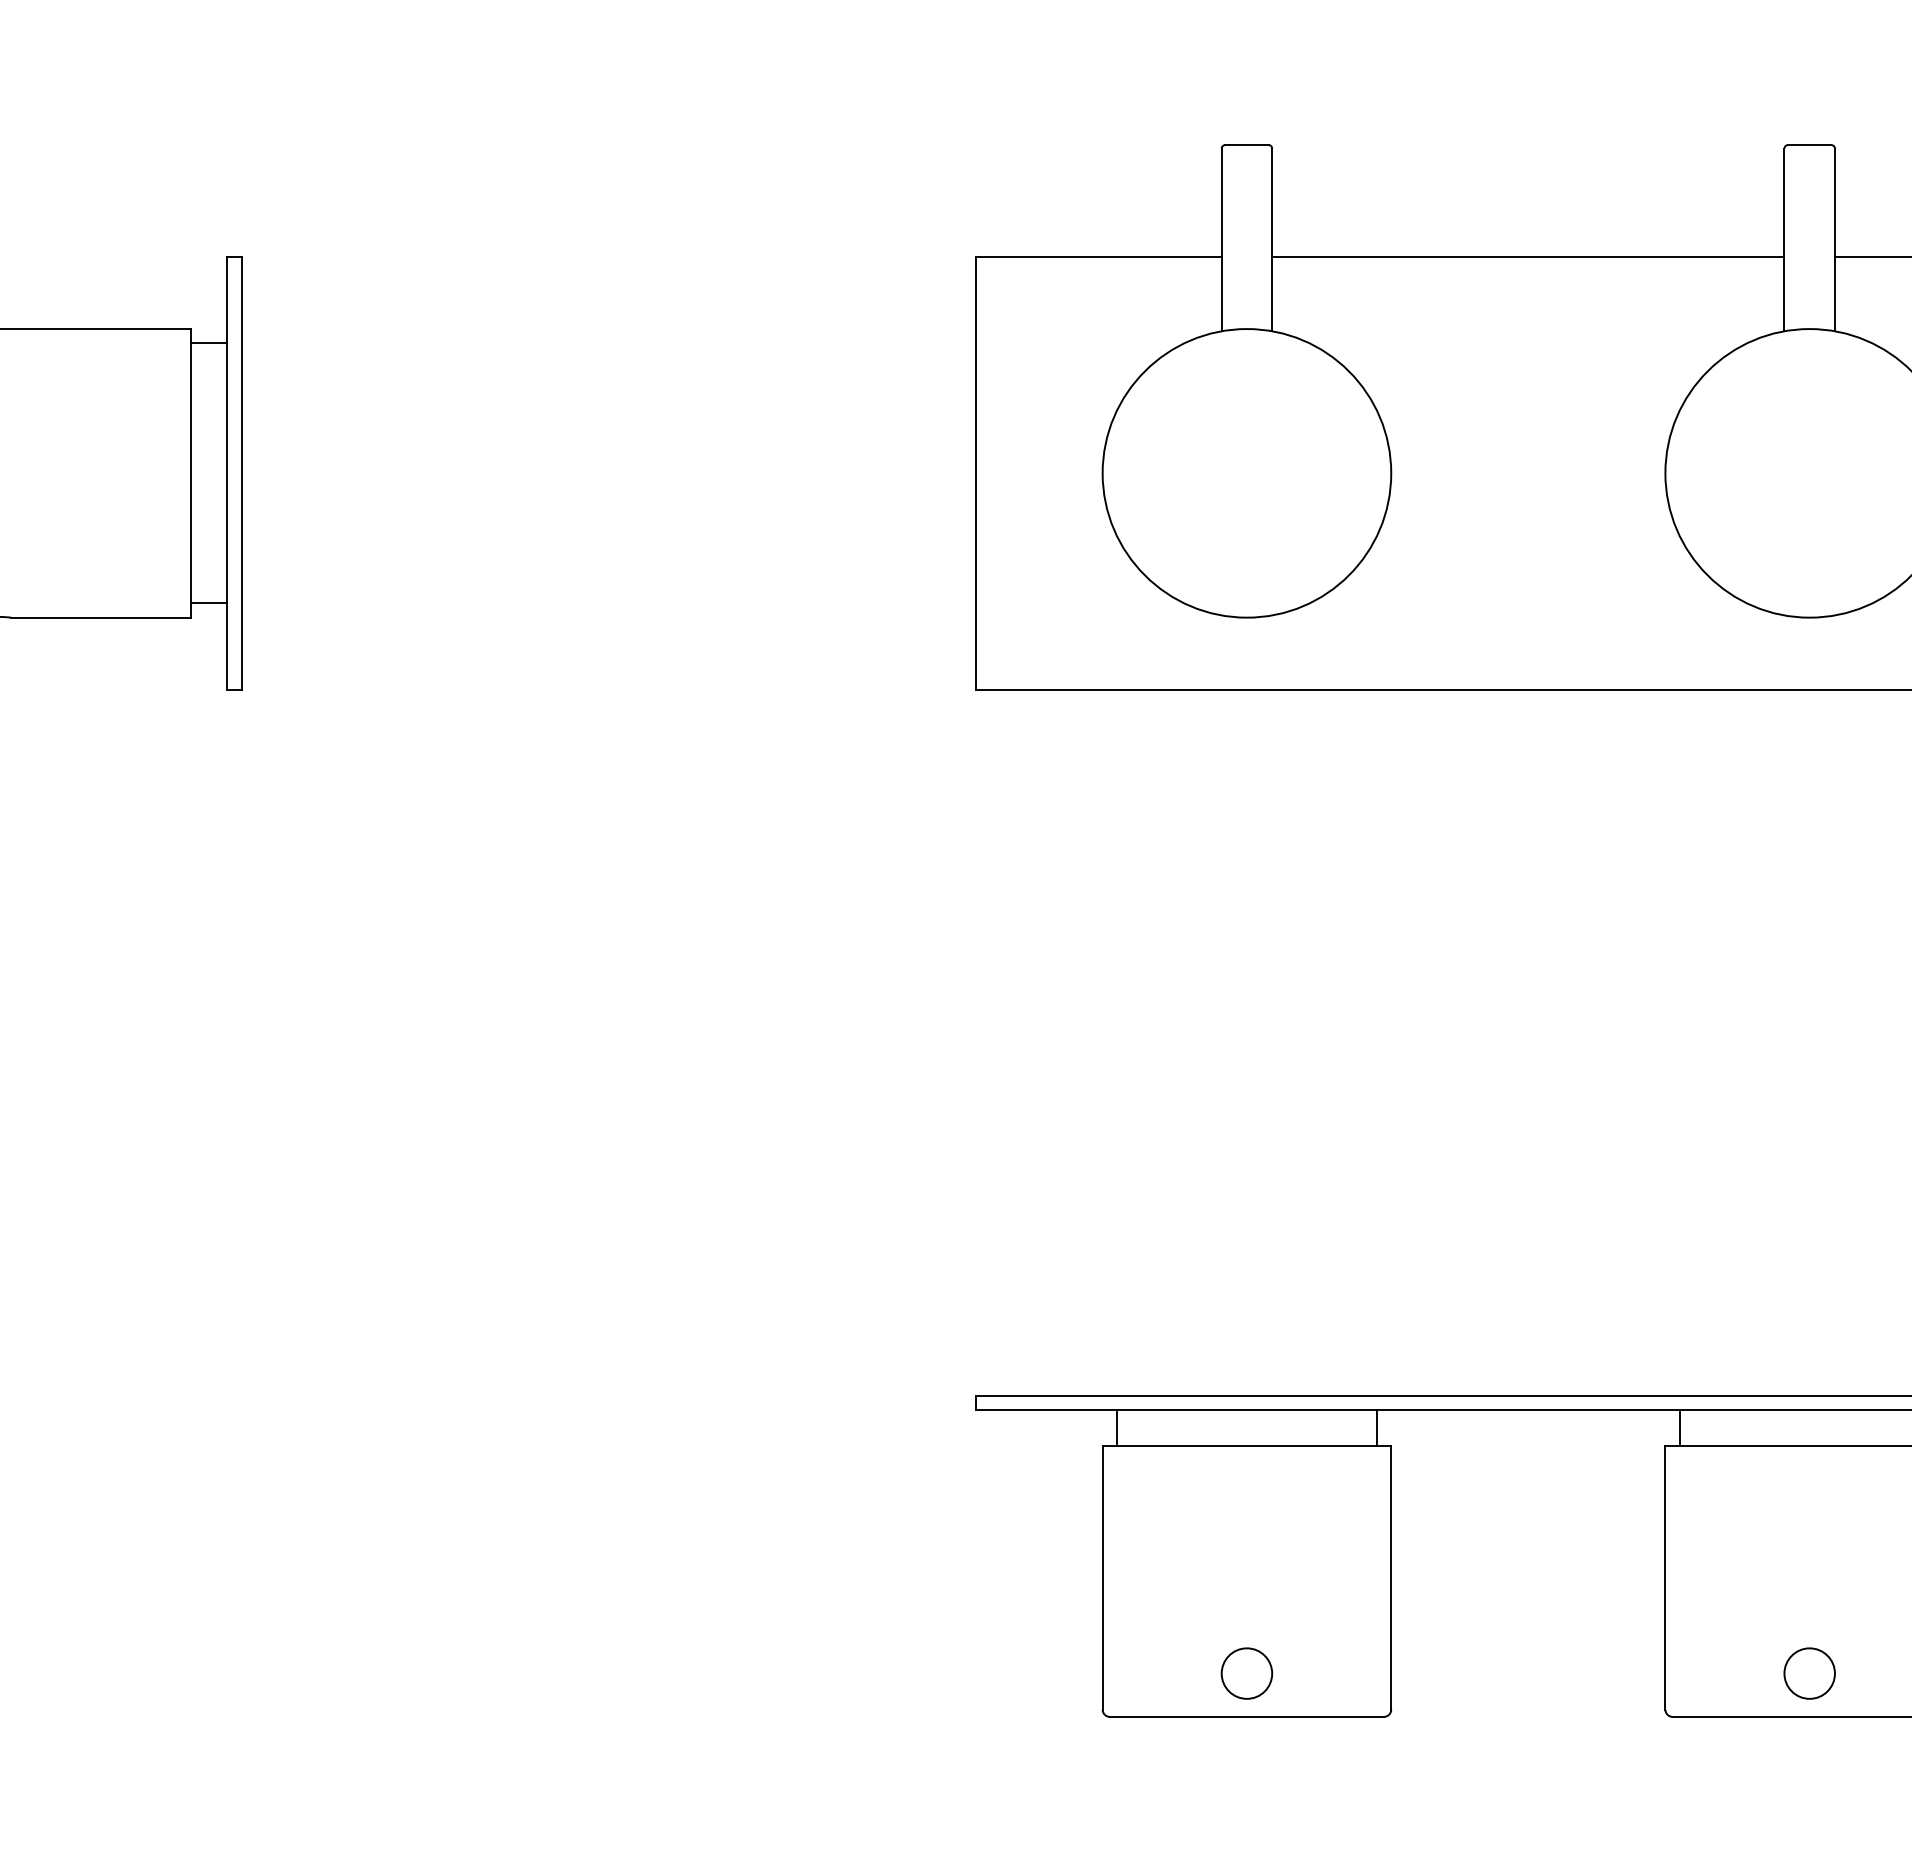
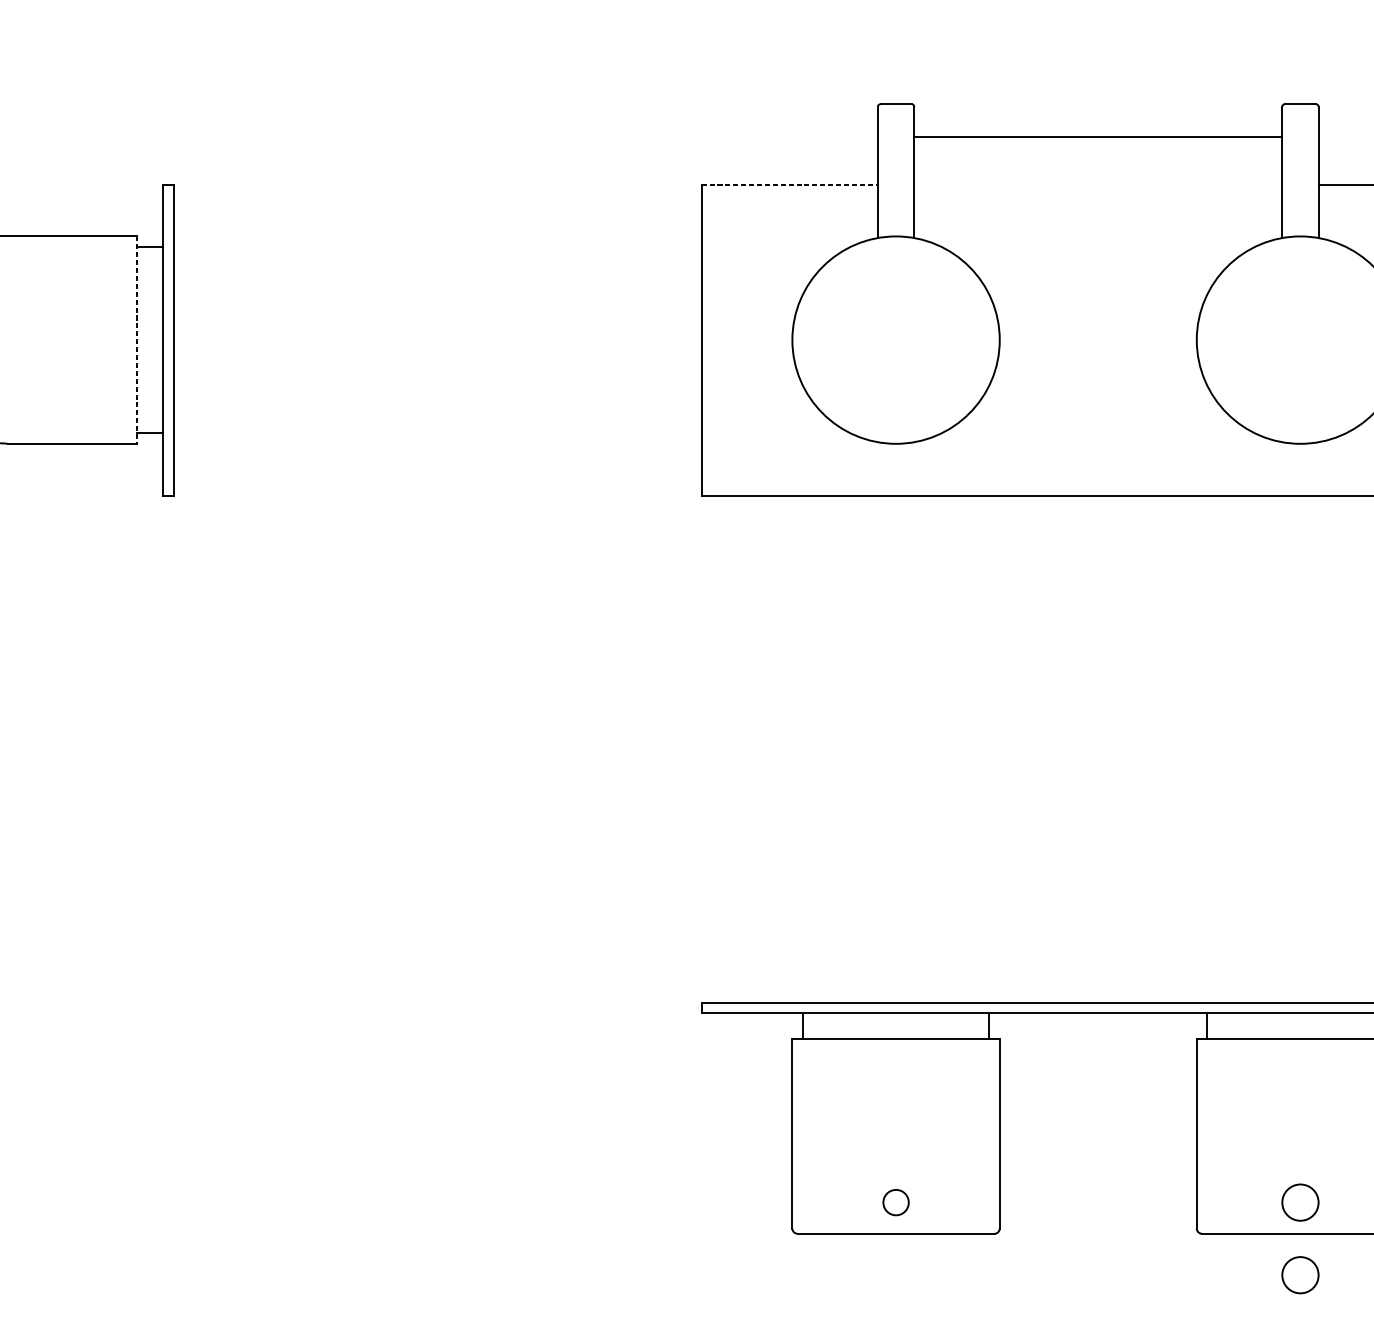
line: (1099, 256) -> (790, 184), solid -> dashed
line: (1528, 256) -> (1098, 136), moved
line: (191, 473) -> (137, 340), solid -> dashed
circle: (1246, 1673) -> (895, 1202), size x0.7
circle: (1809, 1774) -> (1300, 1275), added

